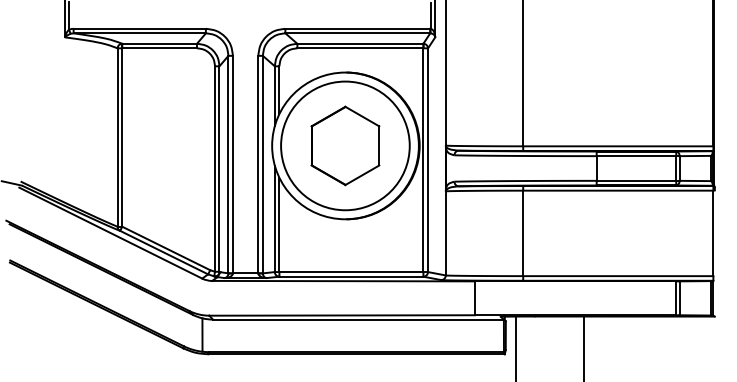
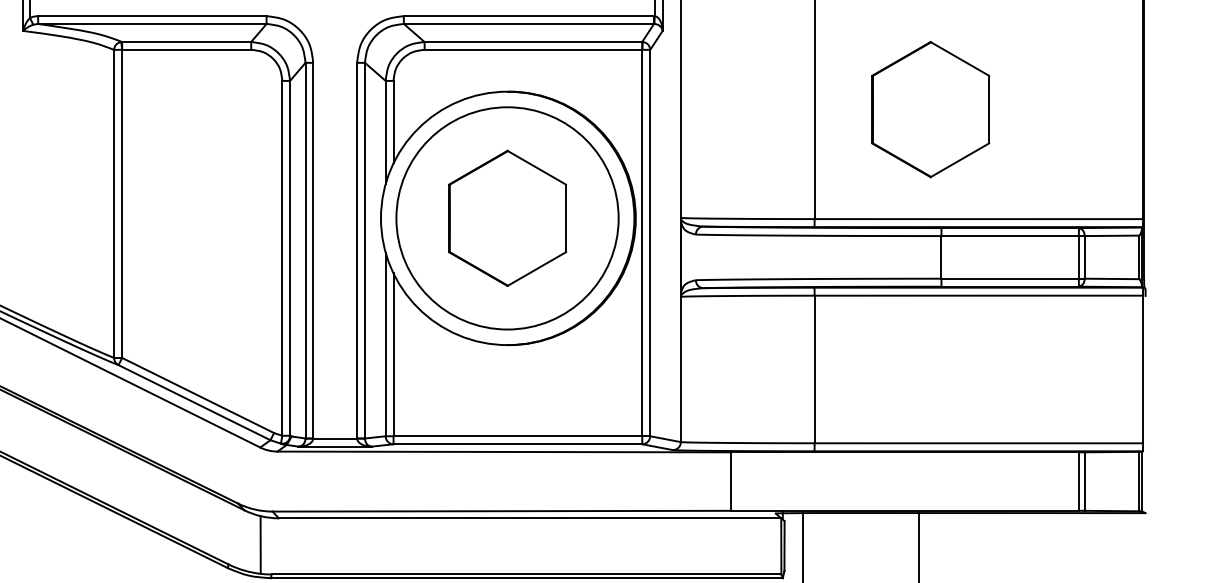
part: (590, 82) -> (930, 108), added

